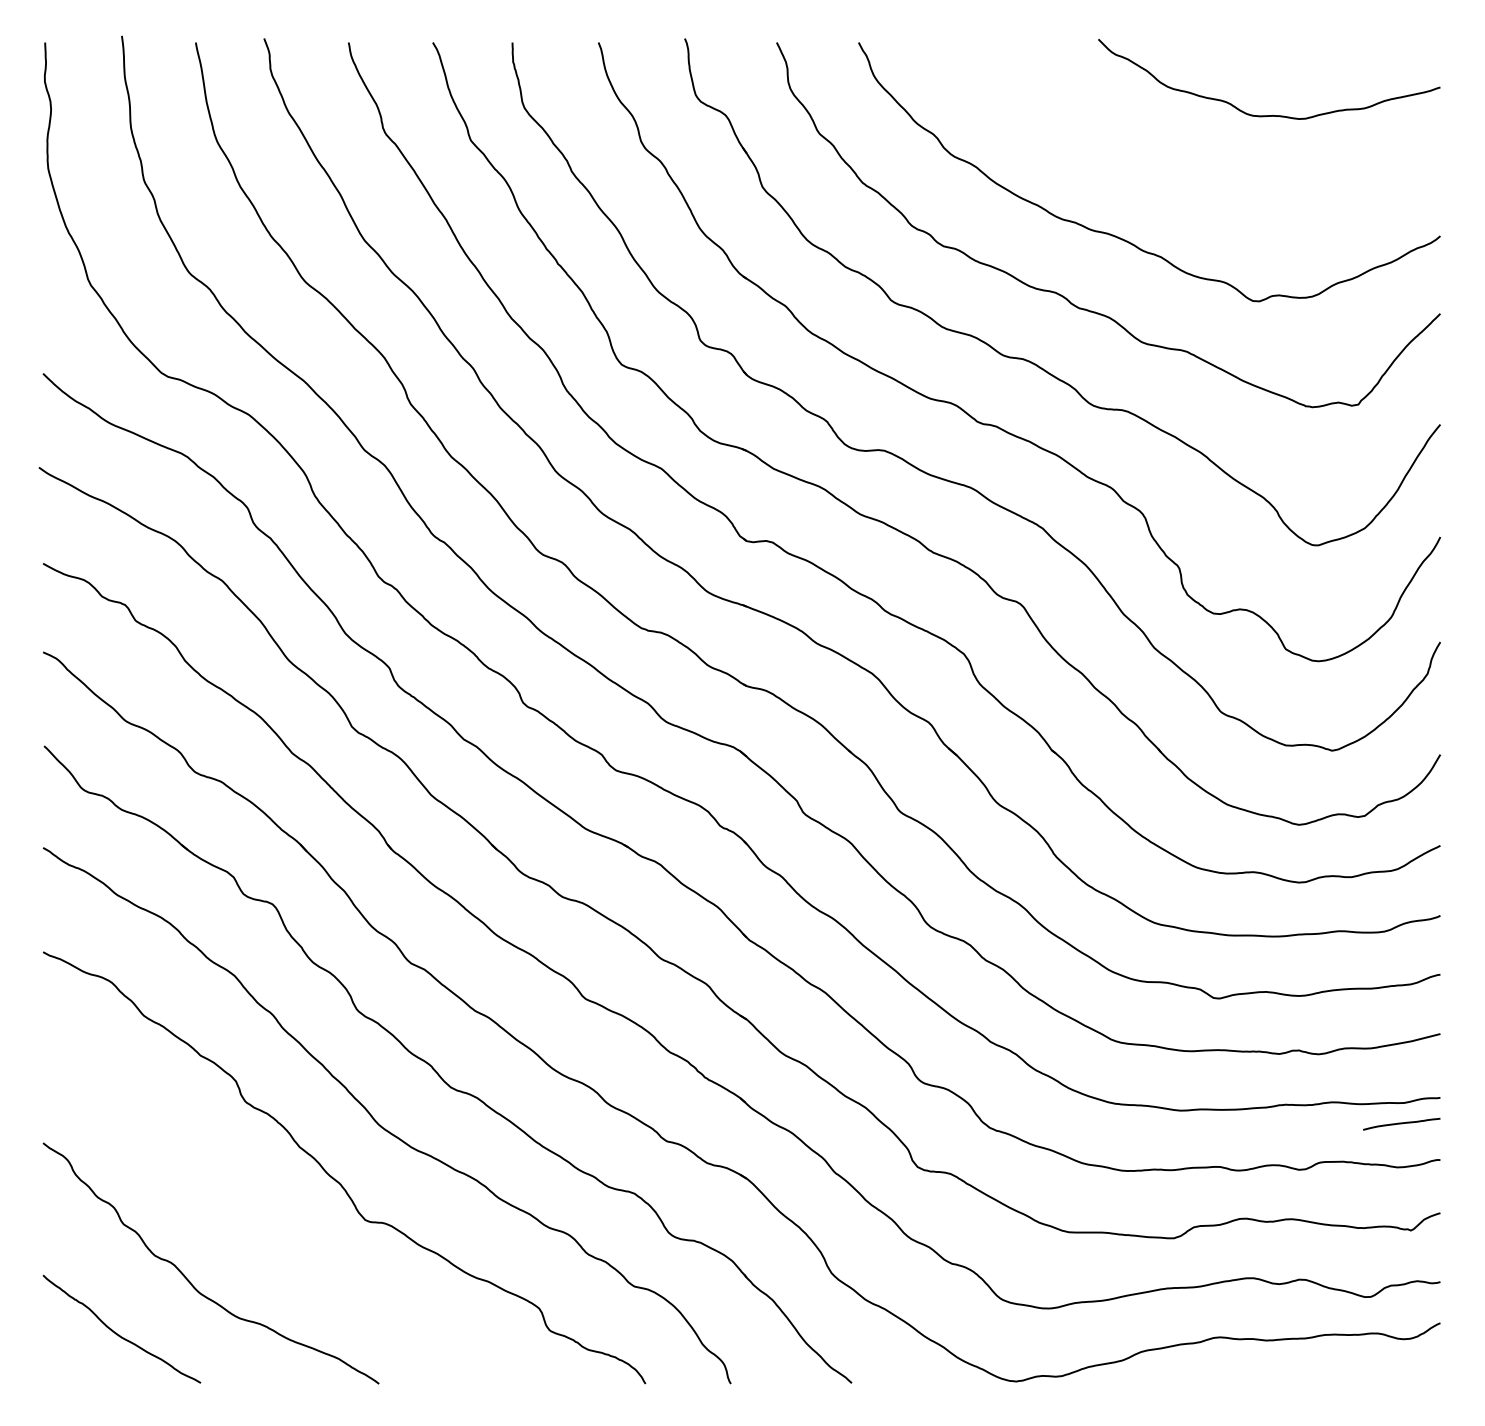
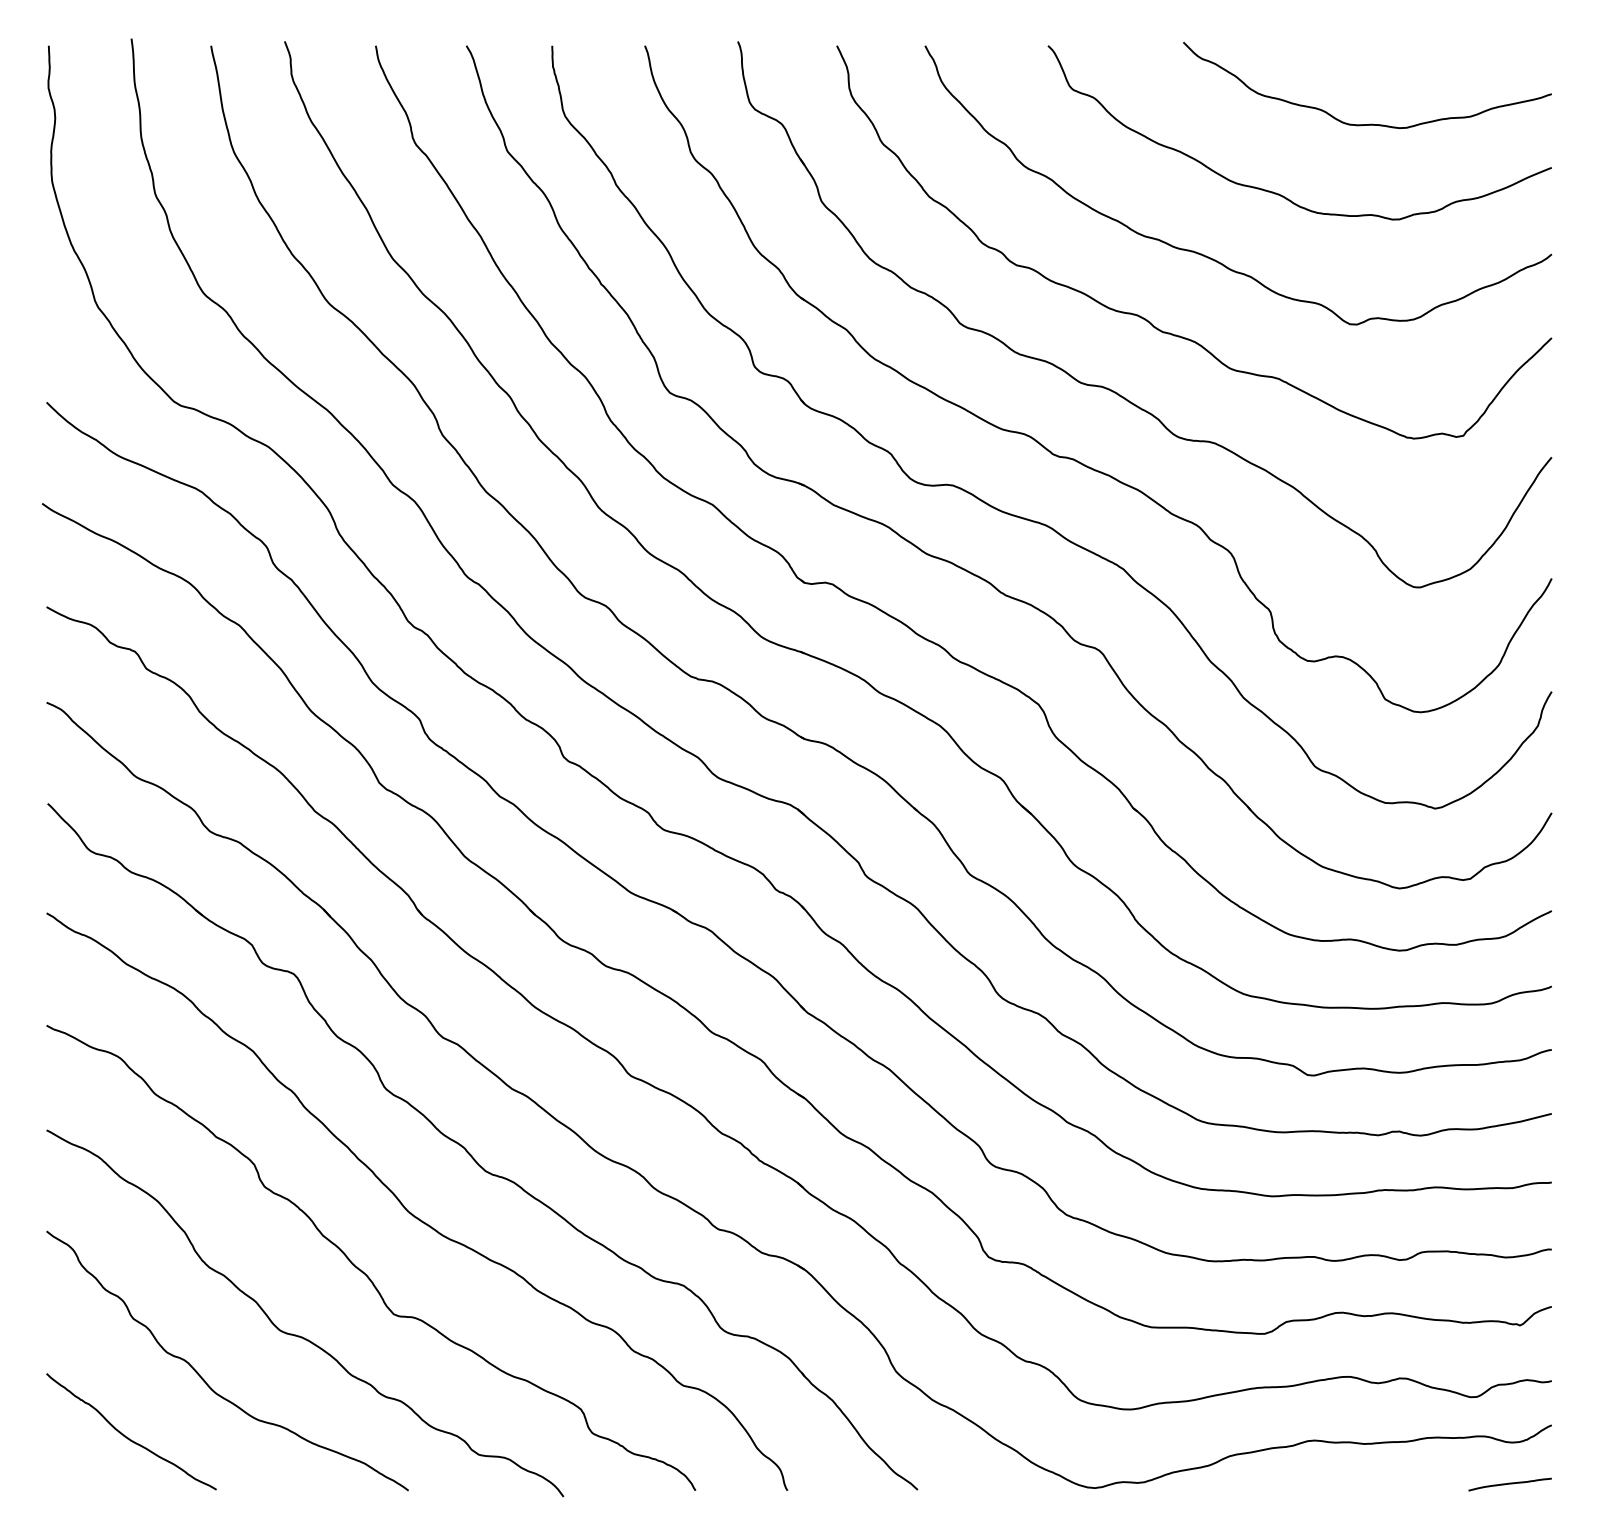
curve: (1187, 179) -> (1279, 193), added
curve: (1401, 1123) -> (1509, 1483), moved
curve: (277, 1239) -> (299, 1335), added

